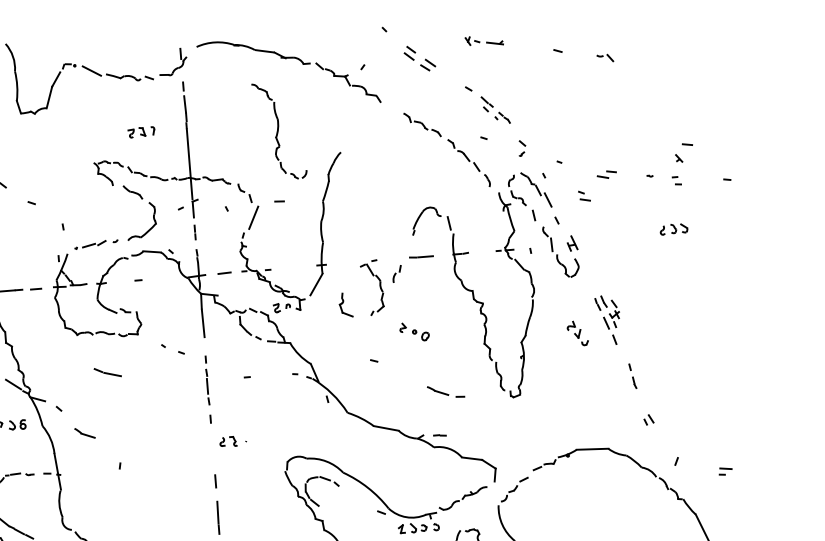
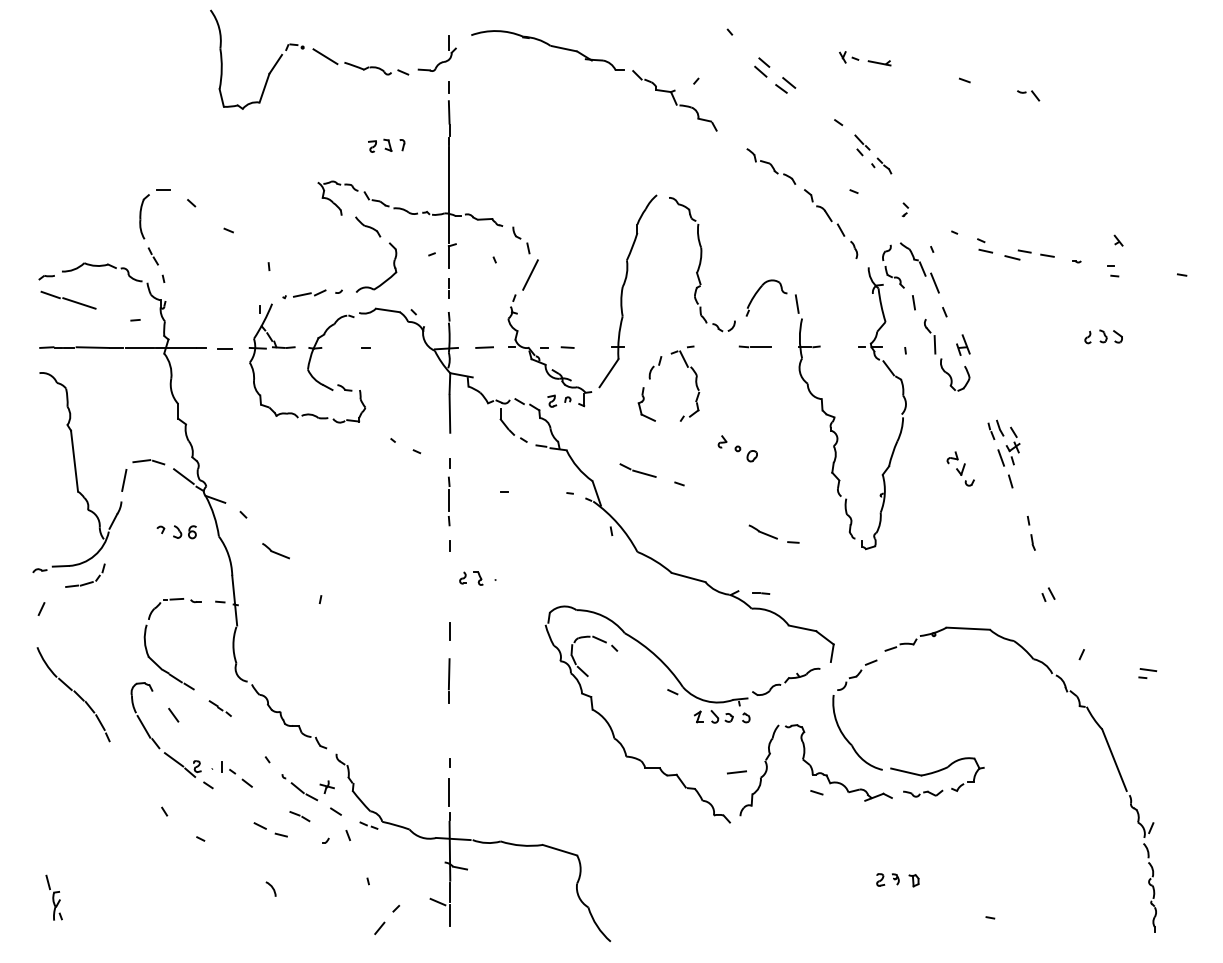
part: (279, 131) -> (702, 264), moved
line: (687, 144) -> (1047, 255), moved
part: (522, 148) -> (905, 209), size x0.62
part: (584, 195) -> (985, 245), moved
line: (279, 201) -> (567, 347), moved
part: (397, 273) -> (655, 367), moved
part: (107, 372) -> (637, 470), moved

